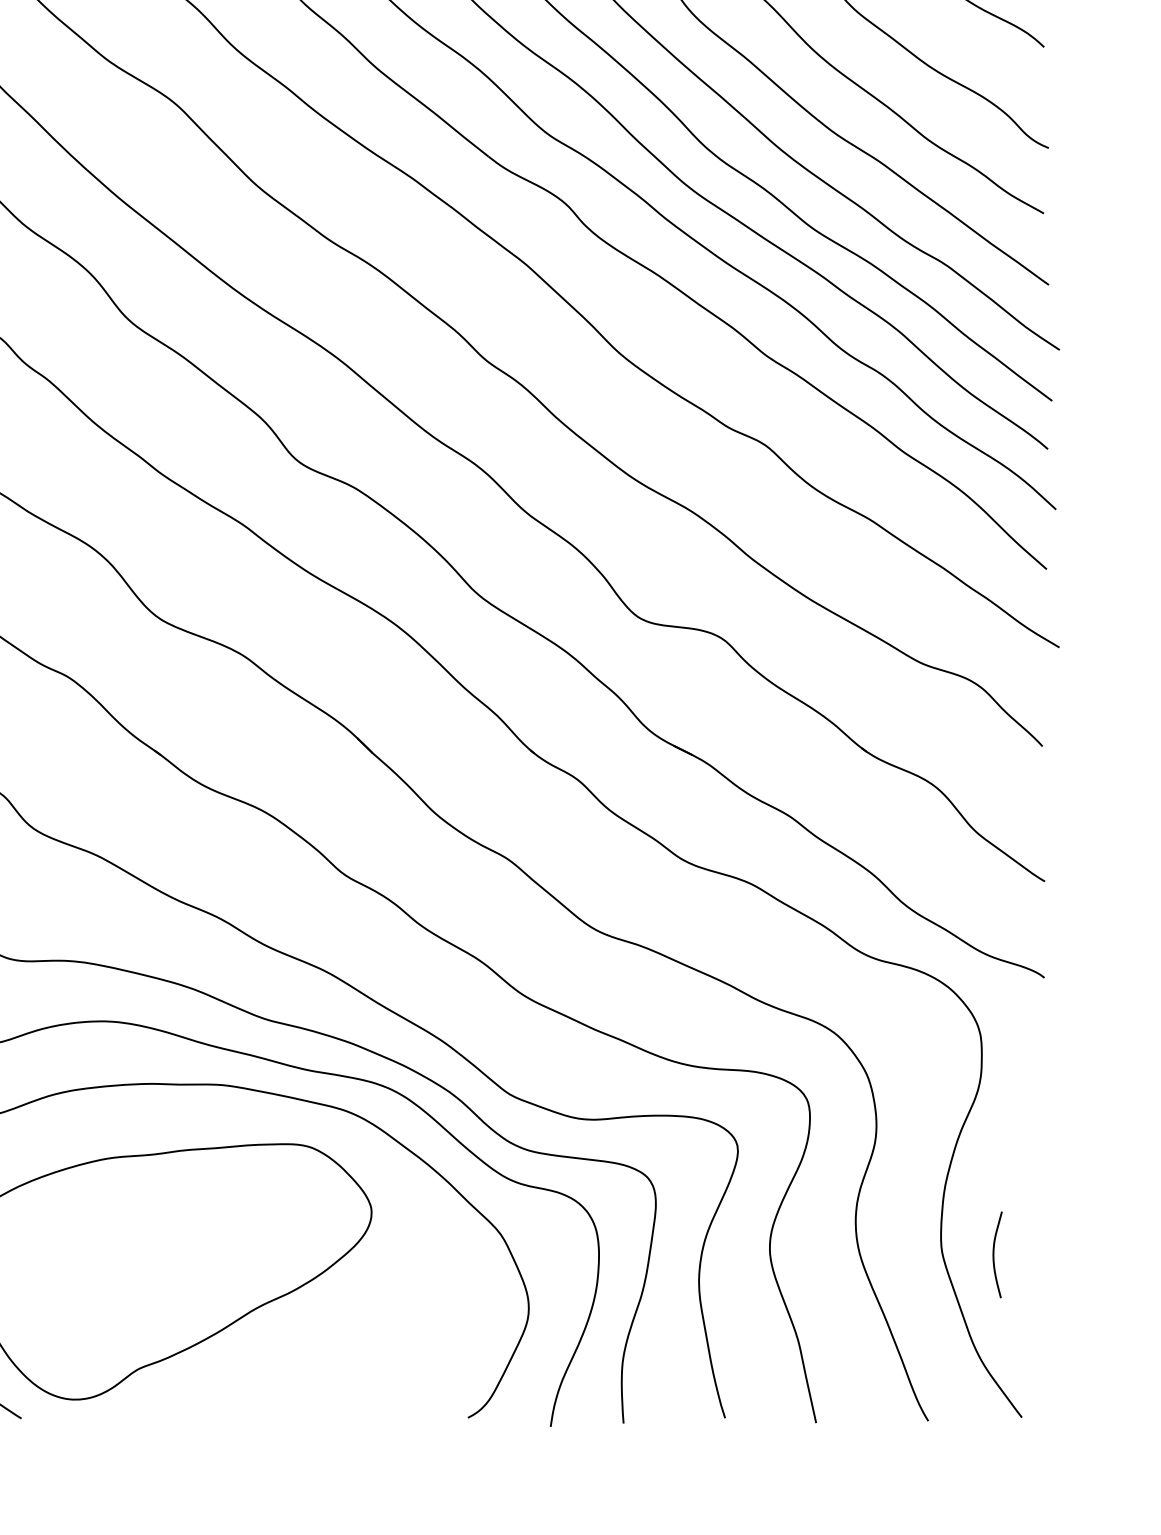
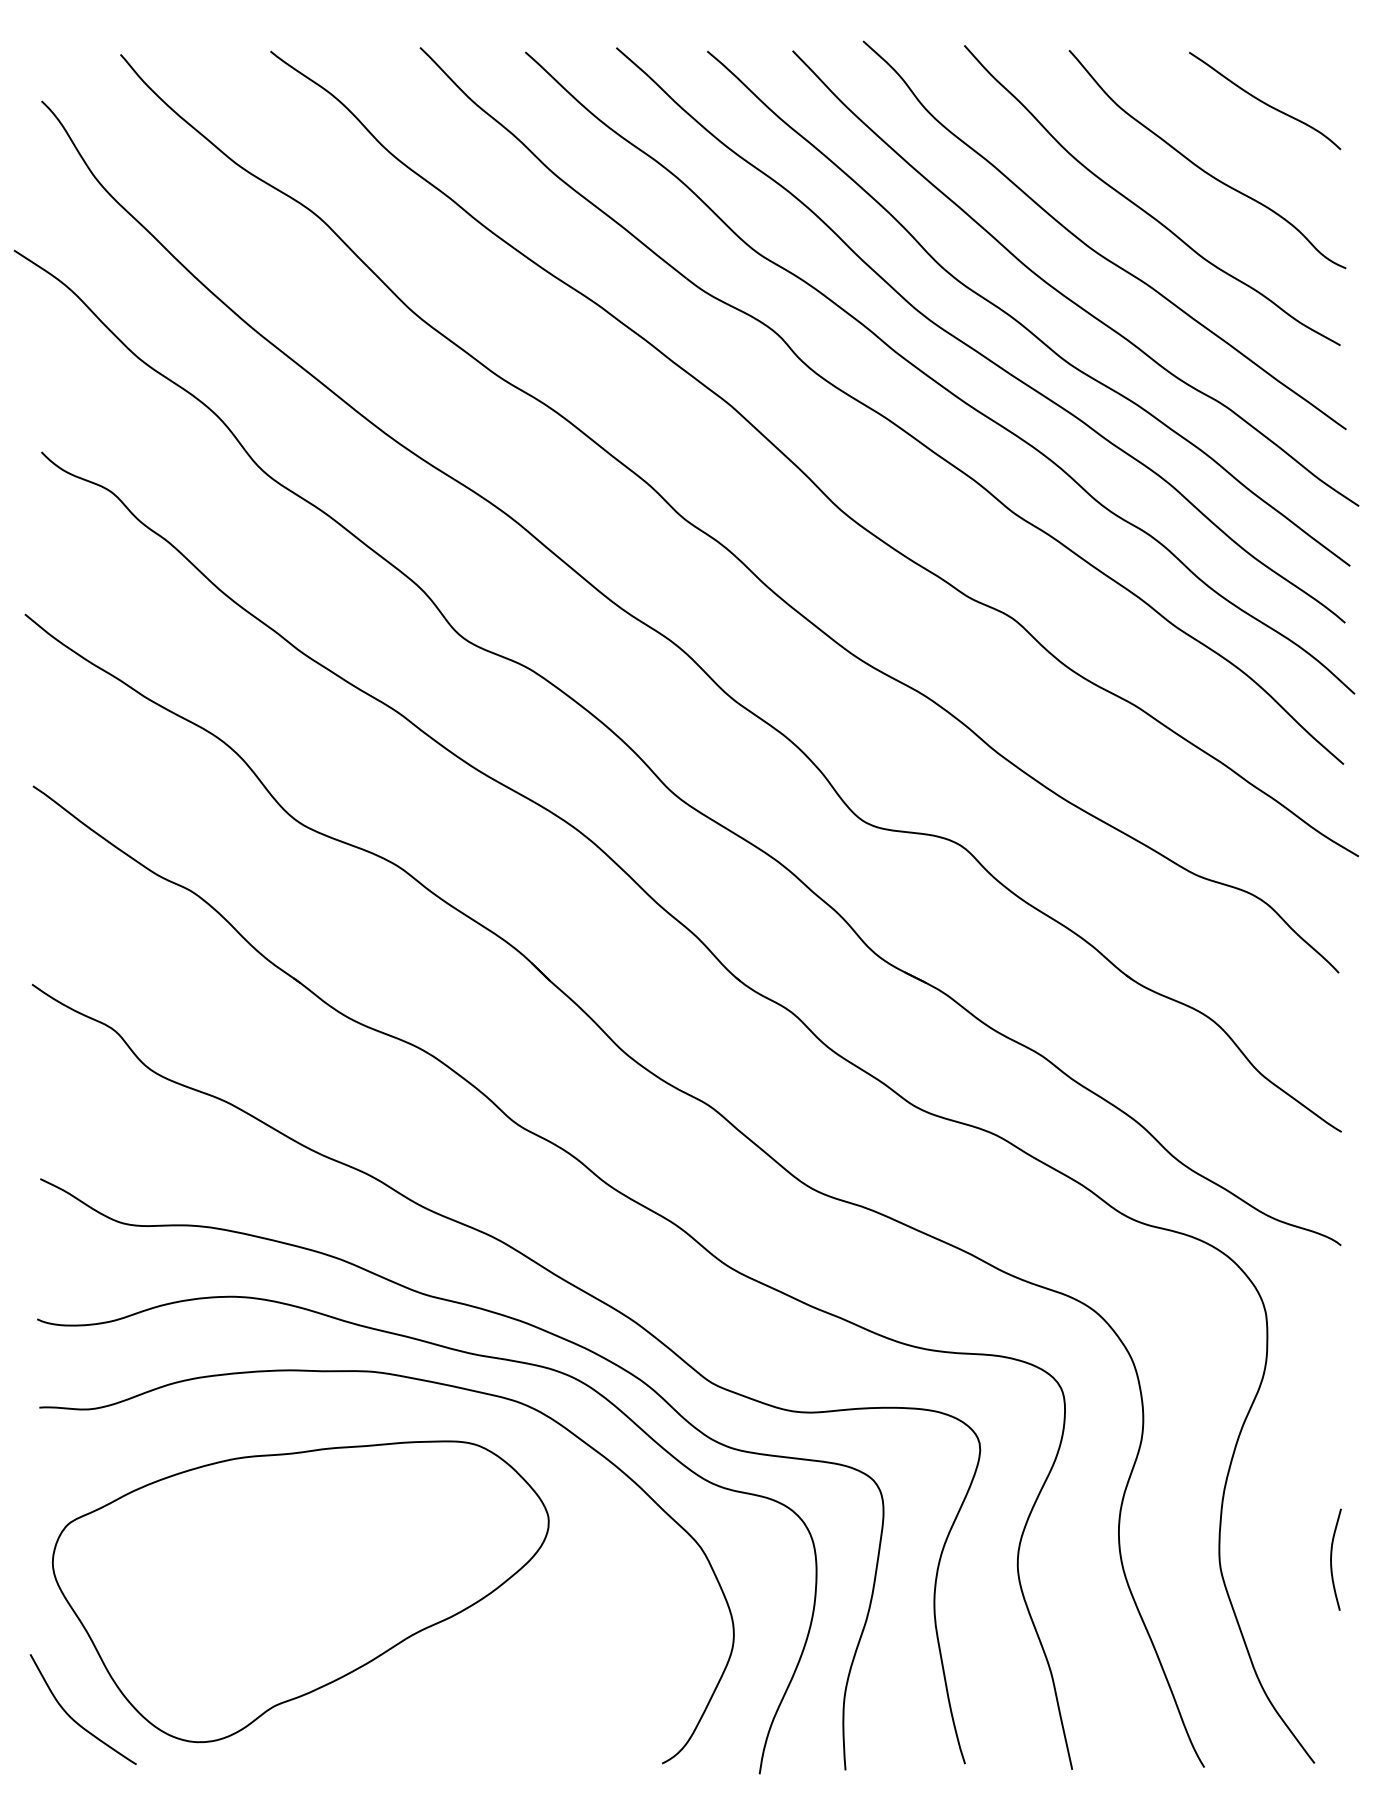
curve: (993, 1254) -> (1331, 1559), moved

